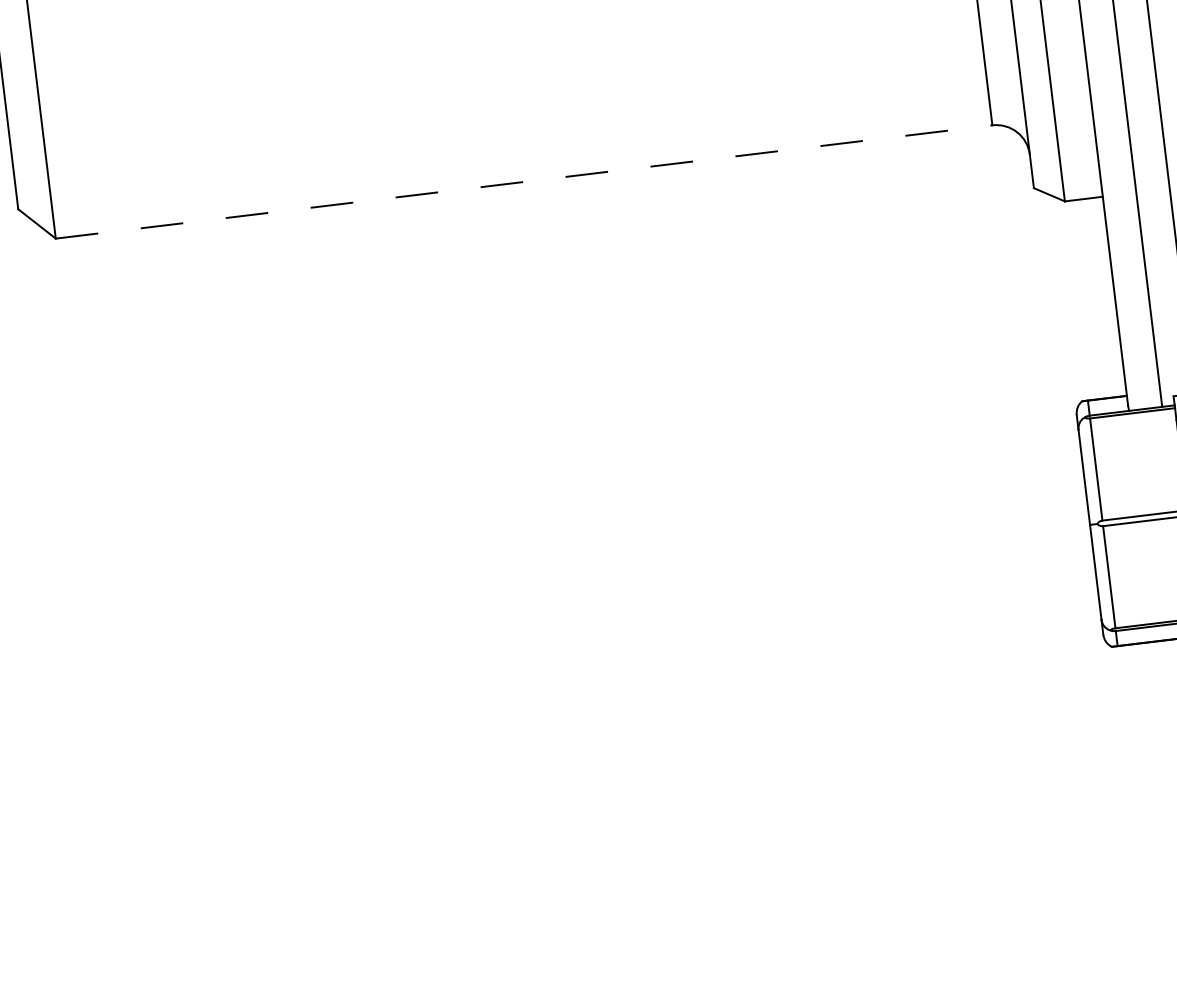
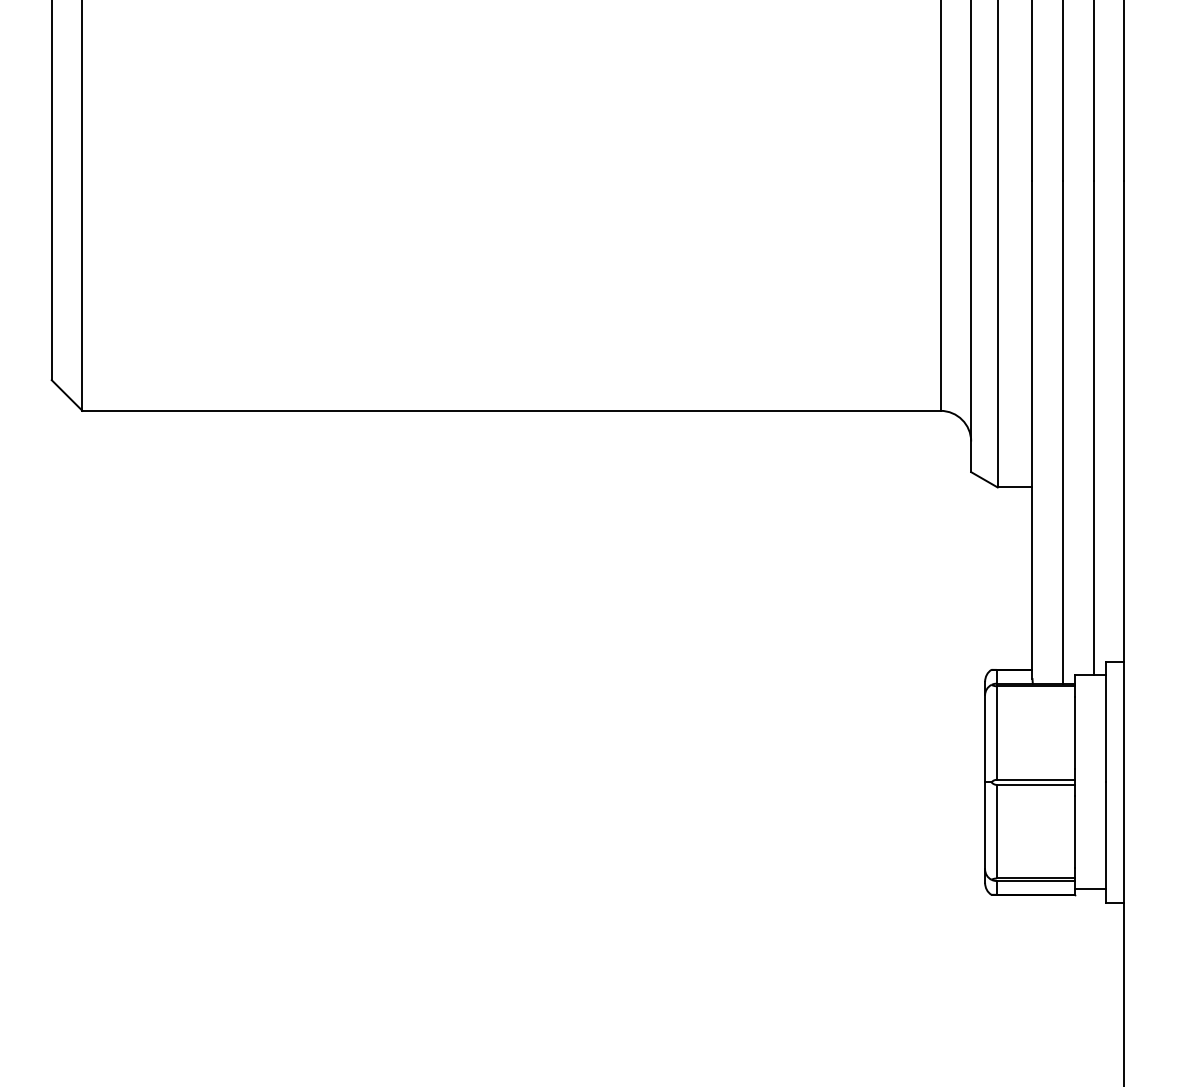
line: (524, 181) -> (511, 410), dashed -> solid

